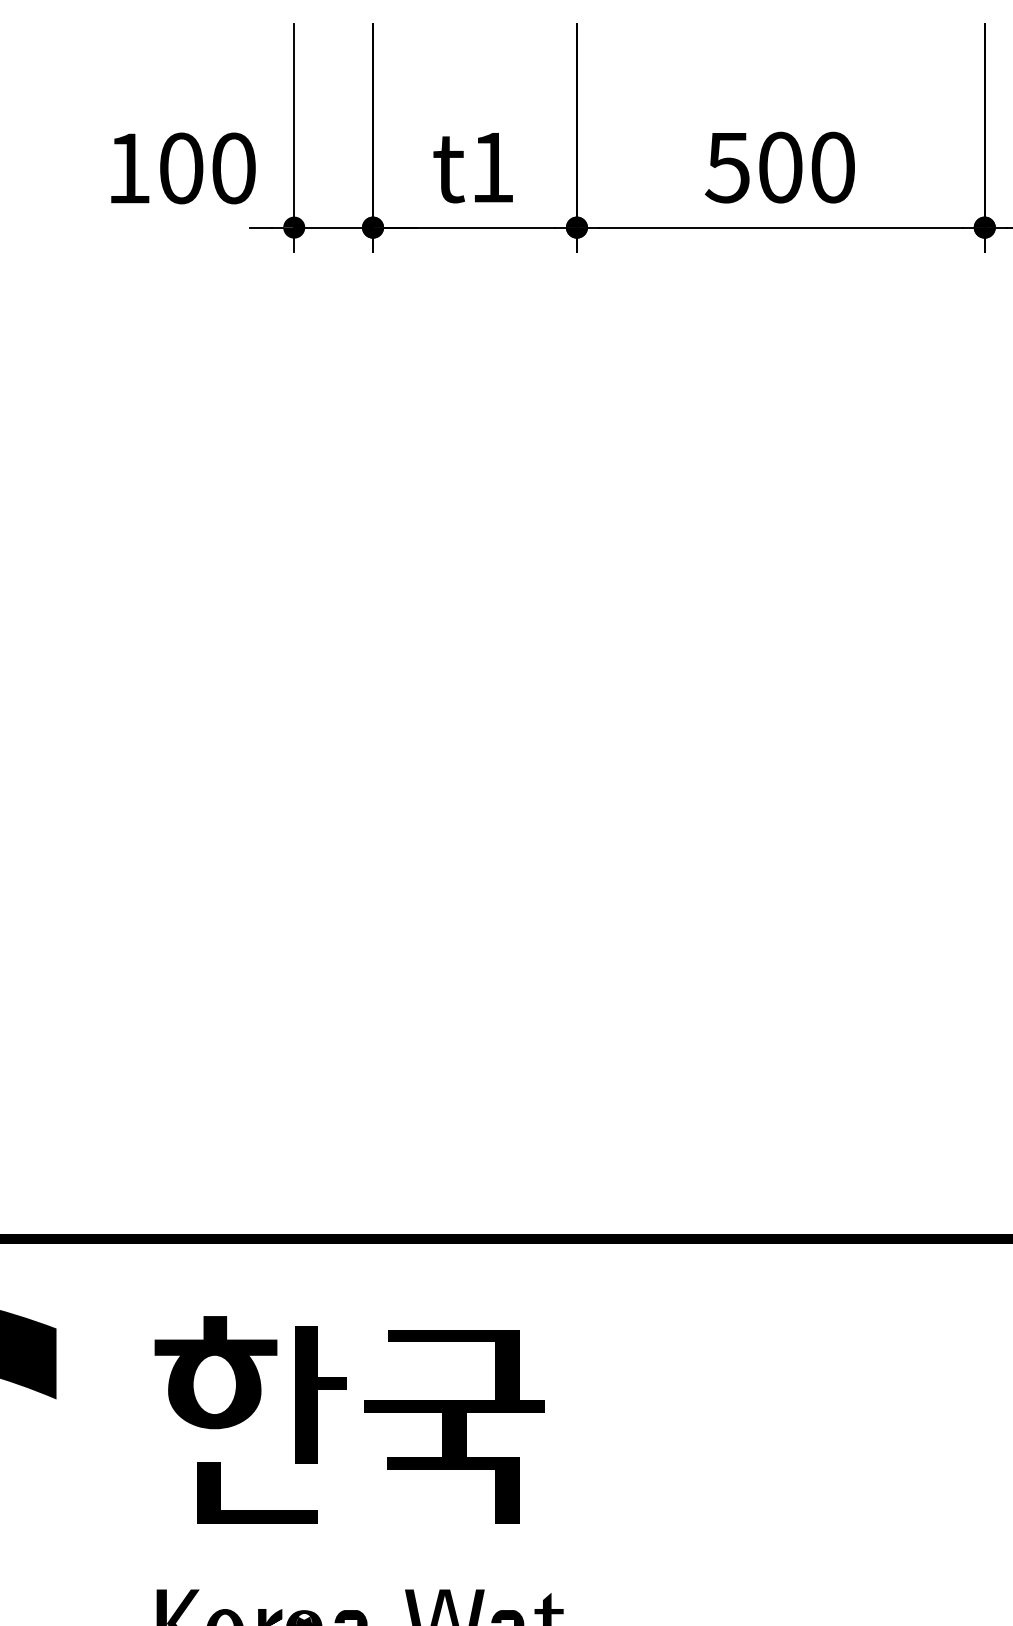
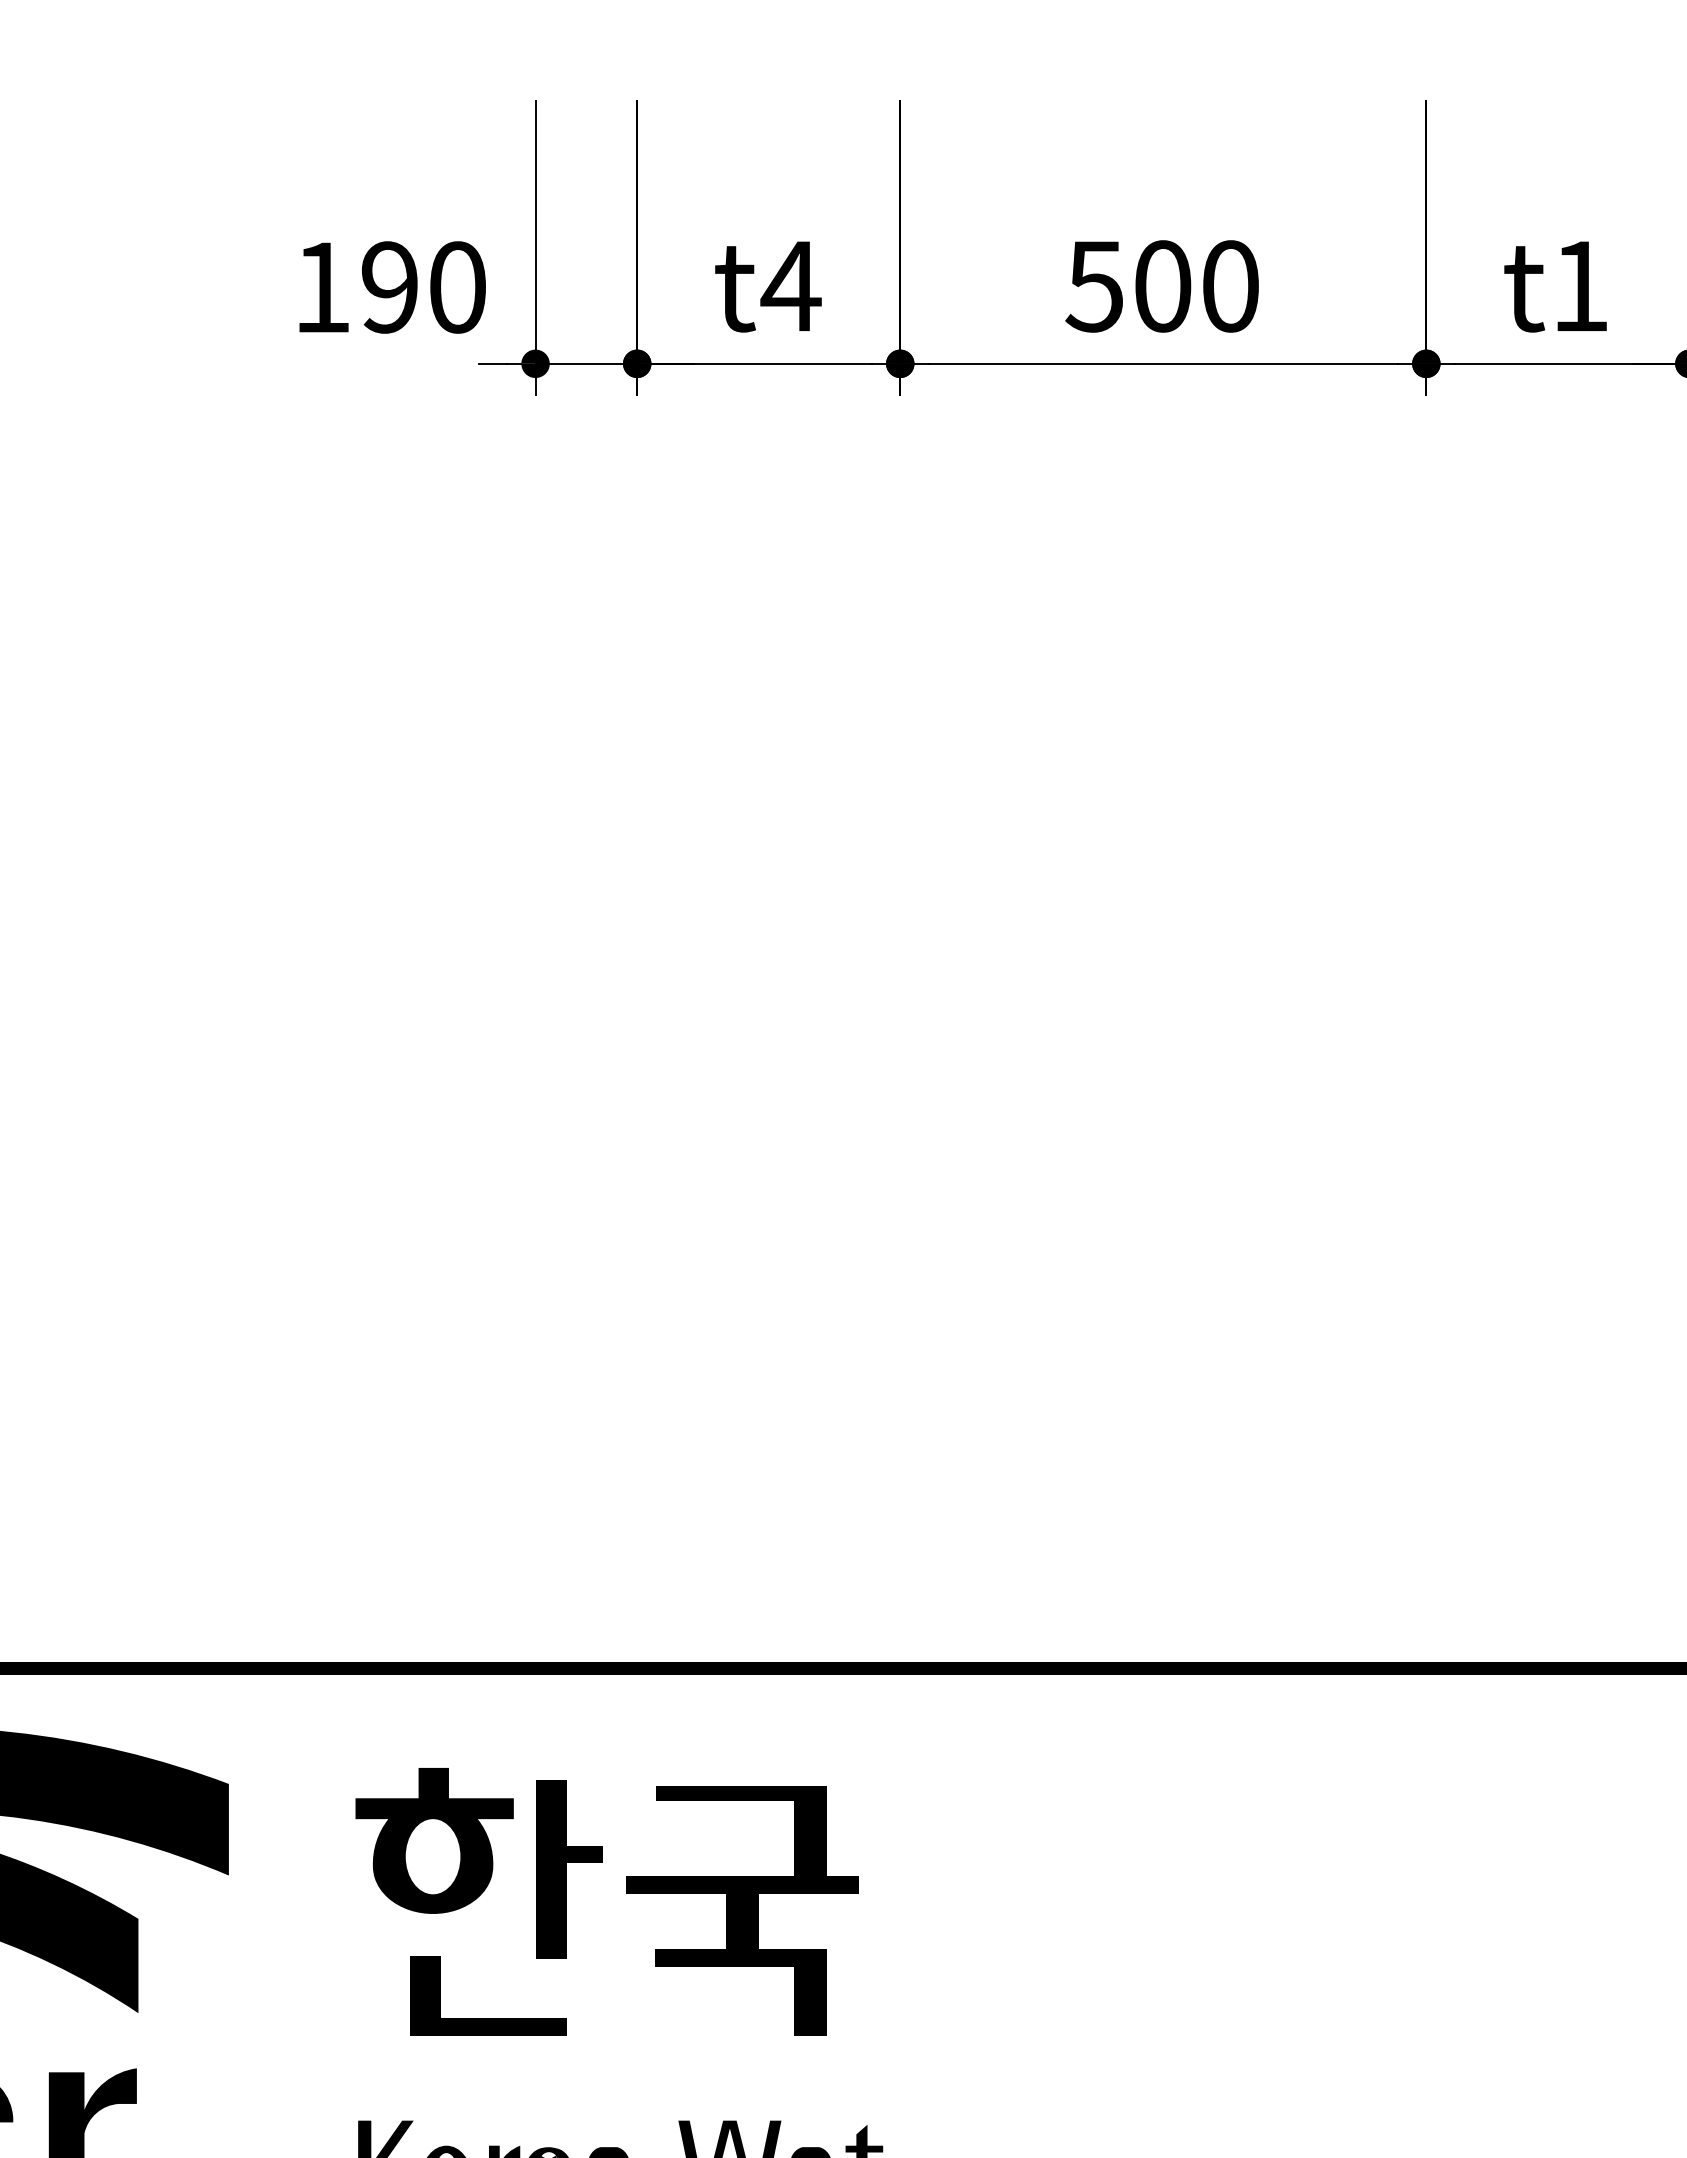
text: (491, 167) -> (790, 286), t1 -> t4
text: (181, 168) -> (389, 287), 100 -> 190

